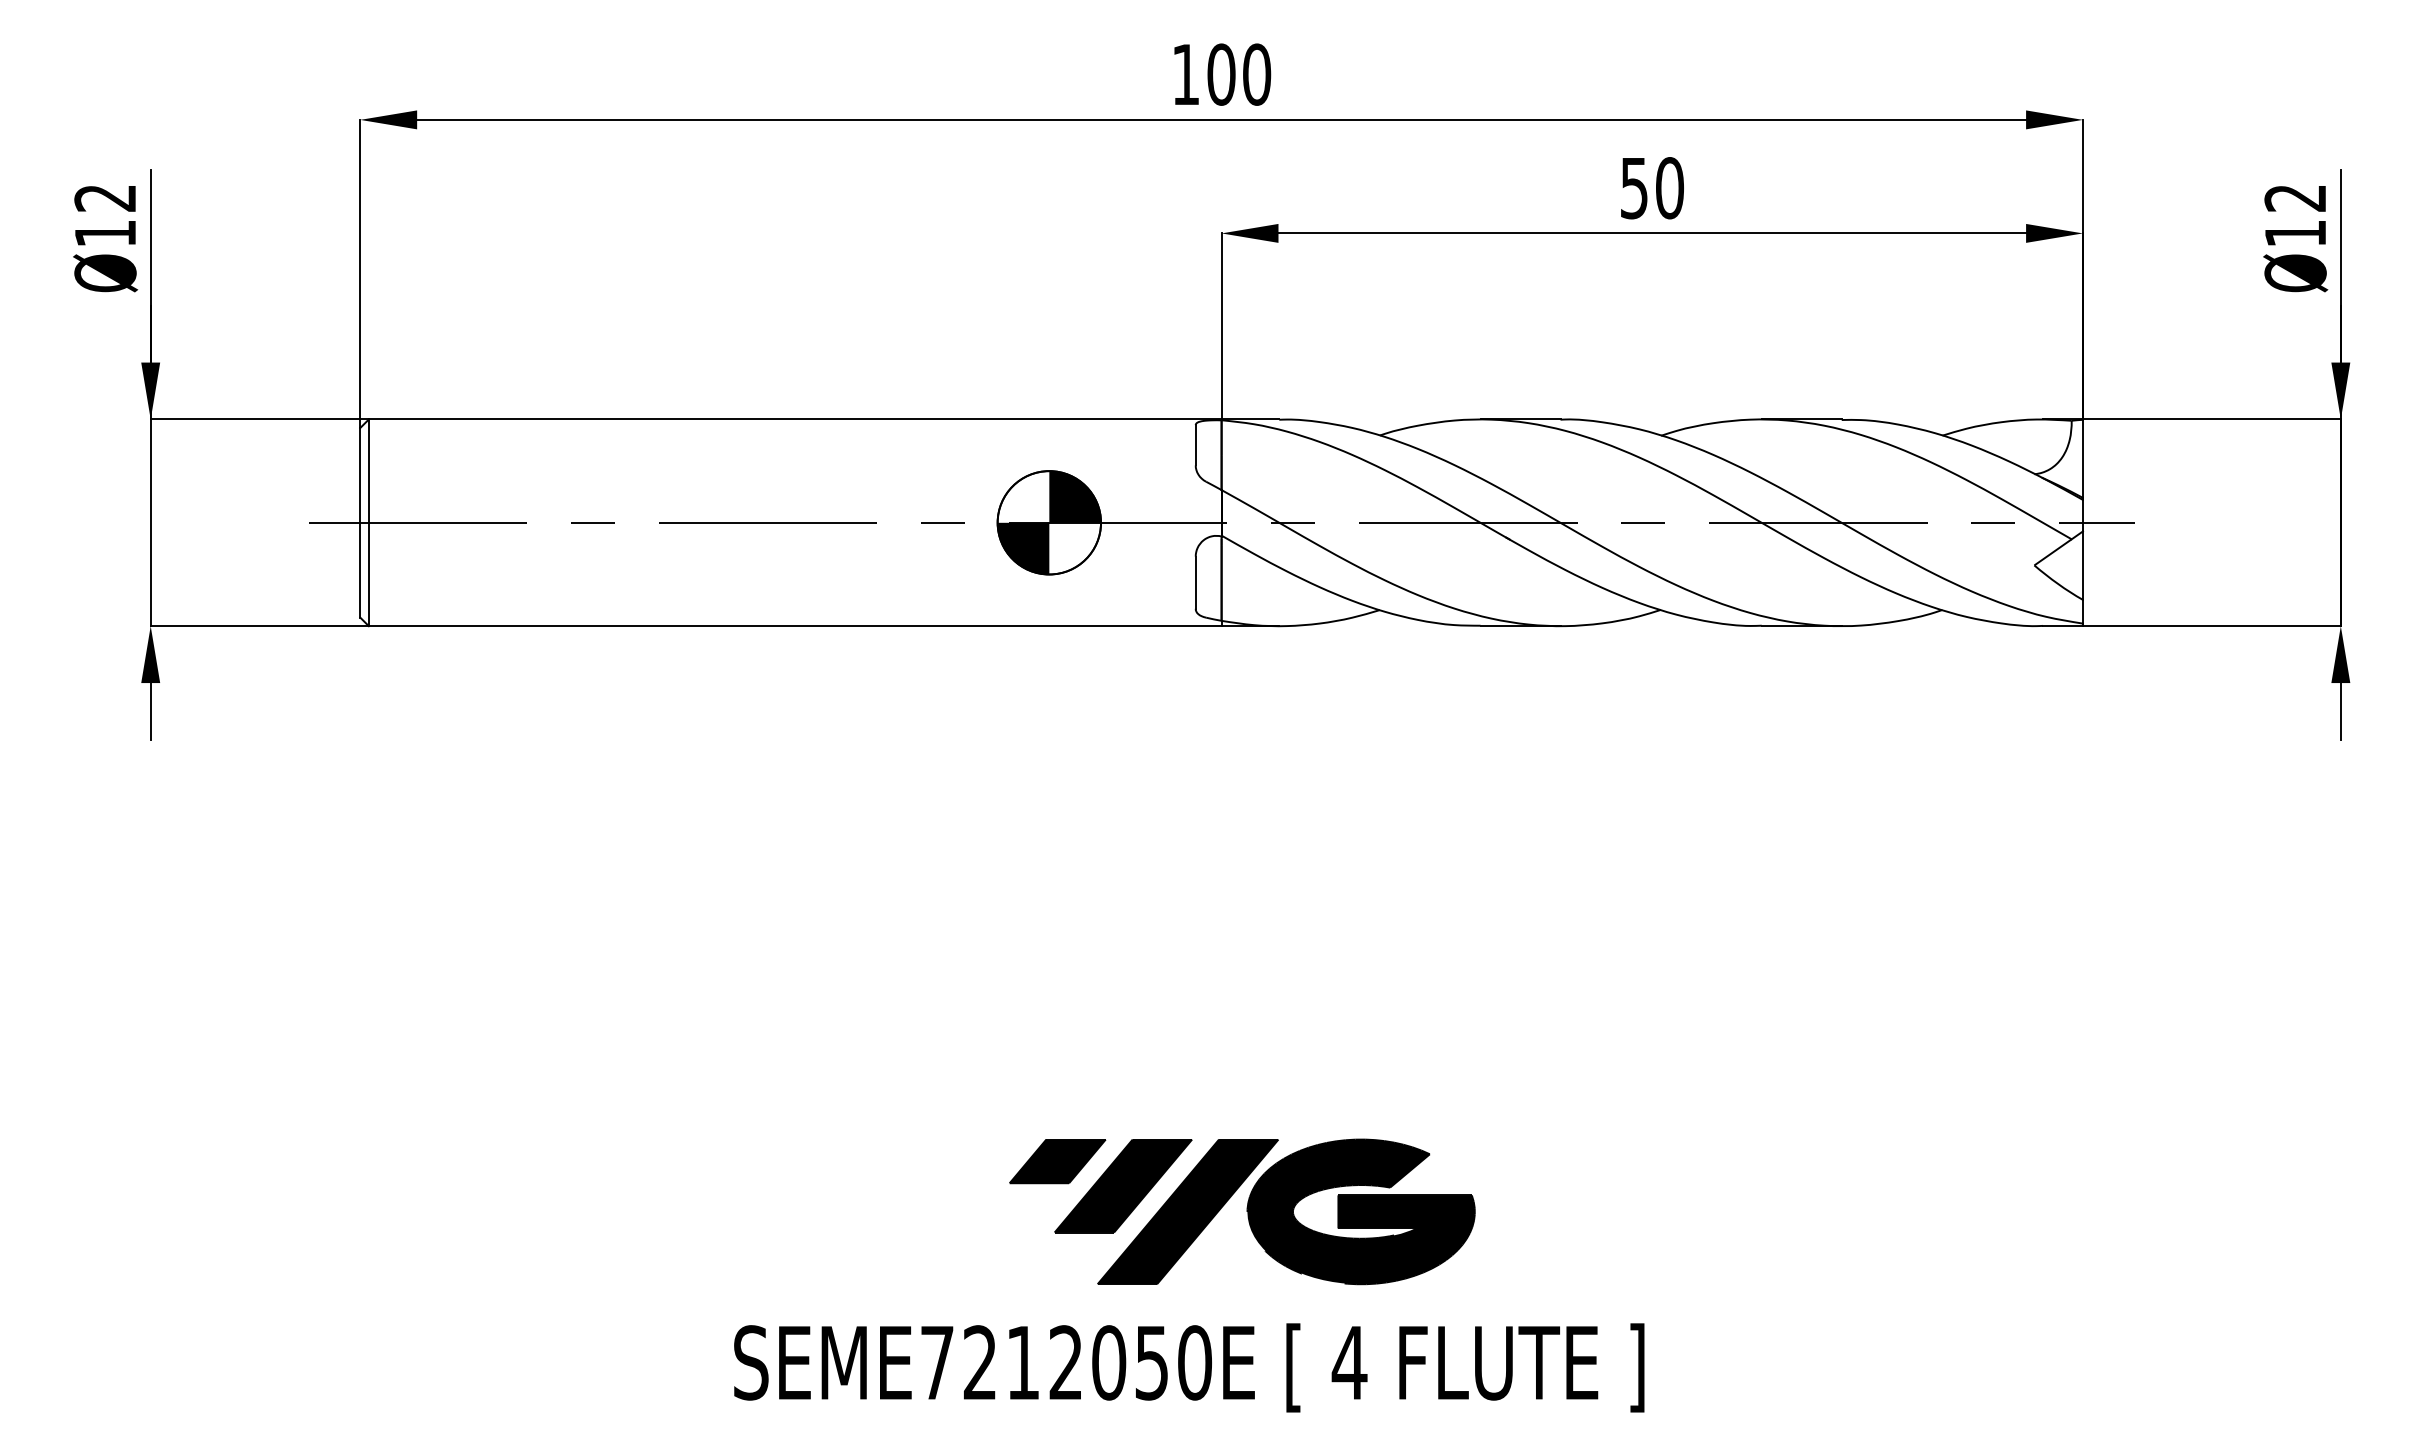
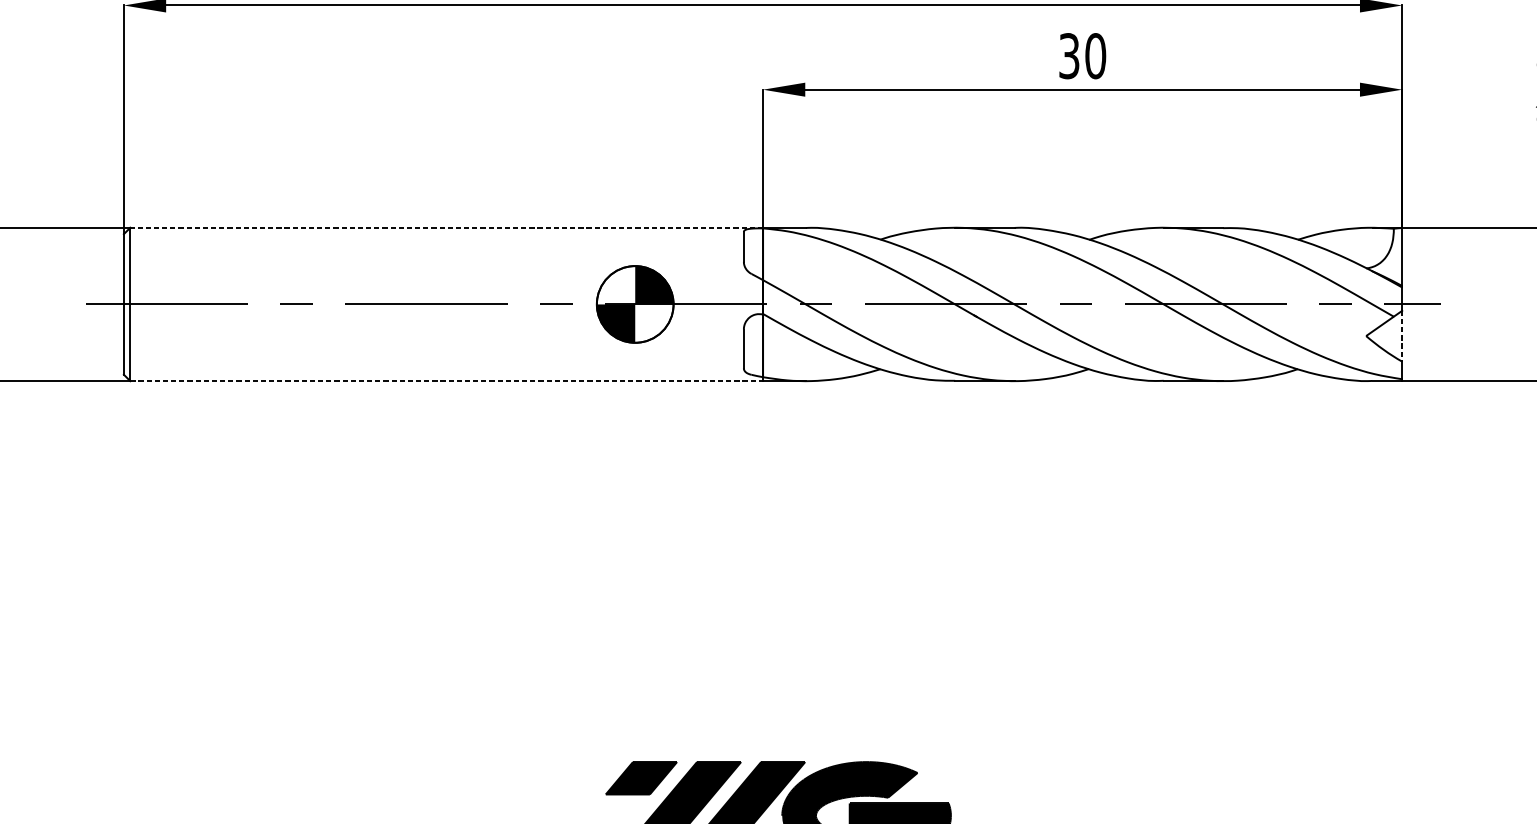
text: (1634, 187) -> (1069, 55), 50 -> 30
line: (794, 419) -> (446, 227), solid -> dashed
line: (2082, 566) -> (1401, 336), solid -> dashed
line: (795, 626) -> (446, 381), solid -> dashed

